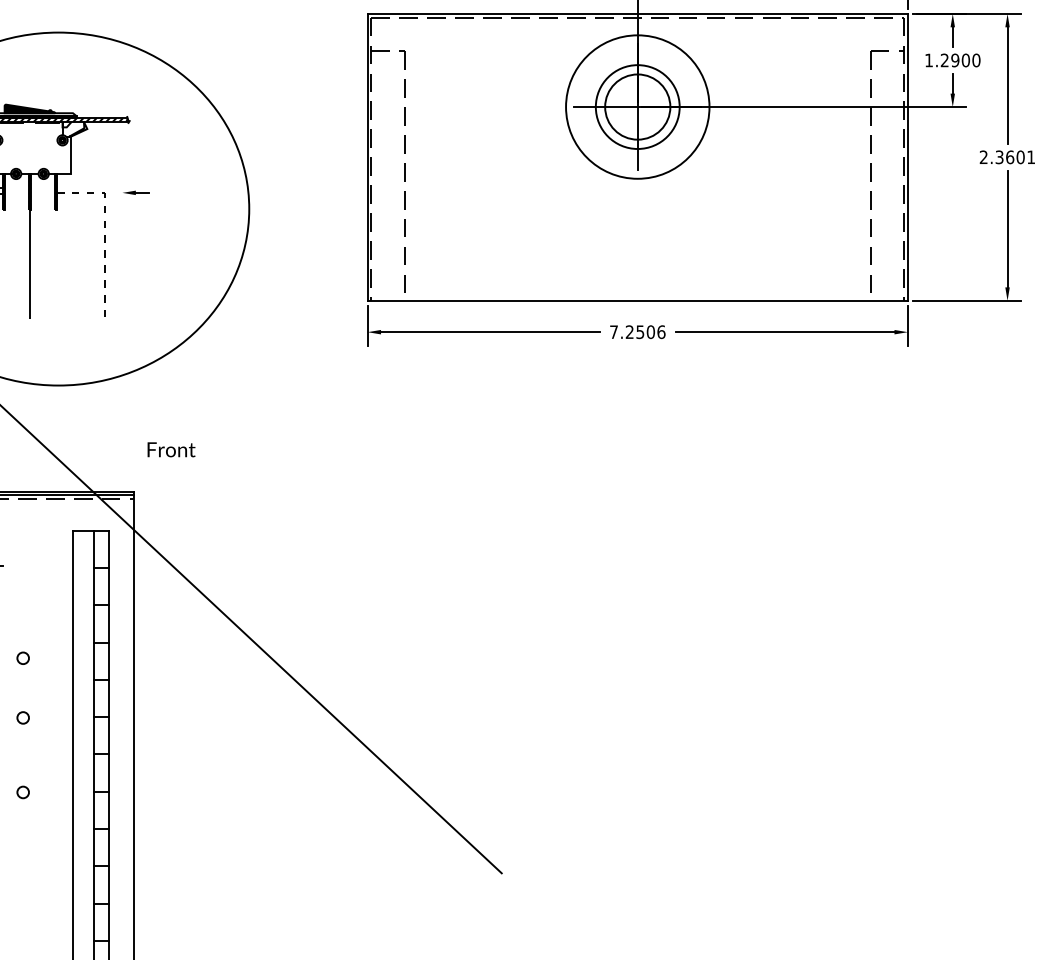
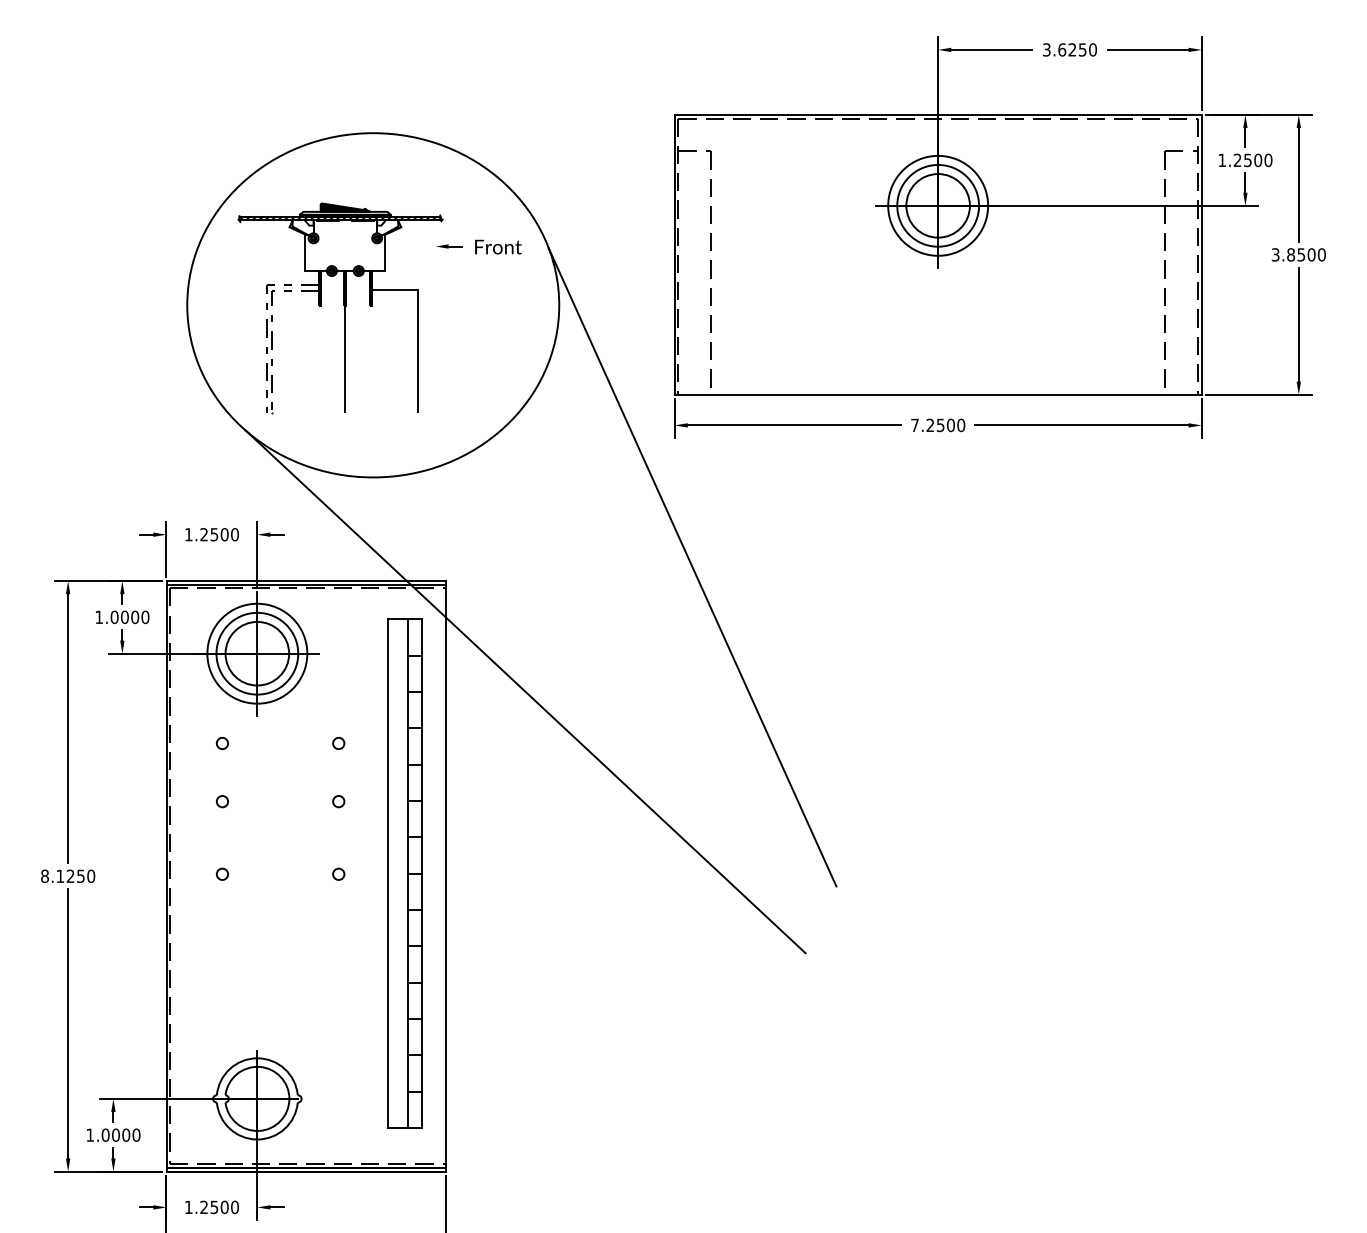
text: (954, 59) -> (1247, 159), 1.2900 -> 1.2500
circle: (638, 106) -> (938, 205), size x0.71
text: (1007, 156) -> (1298, 254), 2.3601 -> 3.8500
part: (136, 192) -> (449, 246), moved
line: (104, 232) -> (418, 328), dashed -> solid
text: (661, 331) -> (961, 424), 7.2506 -> 7.2500
text: (171, 449) -> (498, 246), moved
line: (385, 477) -> (692, 567), added

